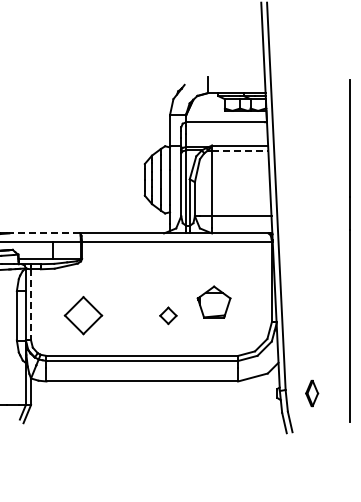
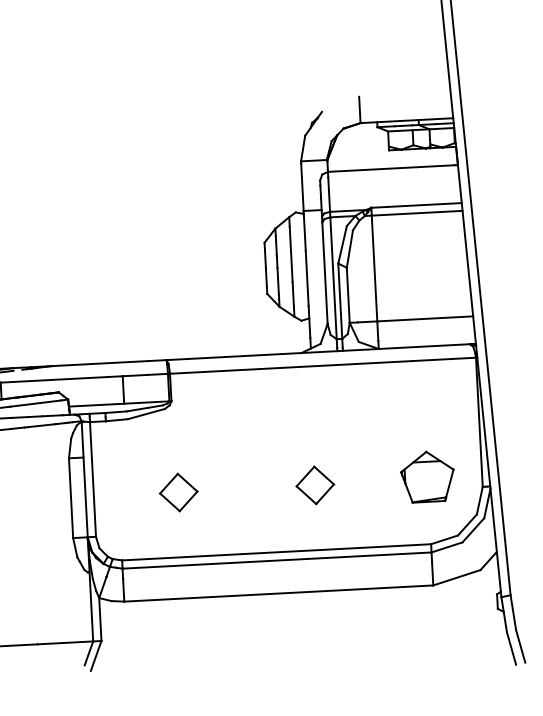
line: (240, 150) -> (417, 212), dashed -> solid
line: (44, 233) -> (108, 363), dashed -> solid
part: (213, 301) -> (426, 475), moved
line: (31, 304) -> (93, 478), dashed -> solid
part: (83, 315) -> (178, 492), size x0.62
part: (168, 315) -> (315, 484), size x1.43

